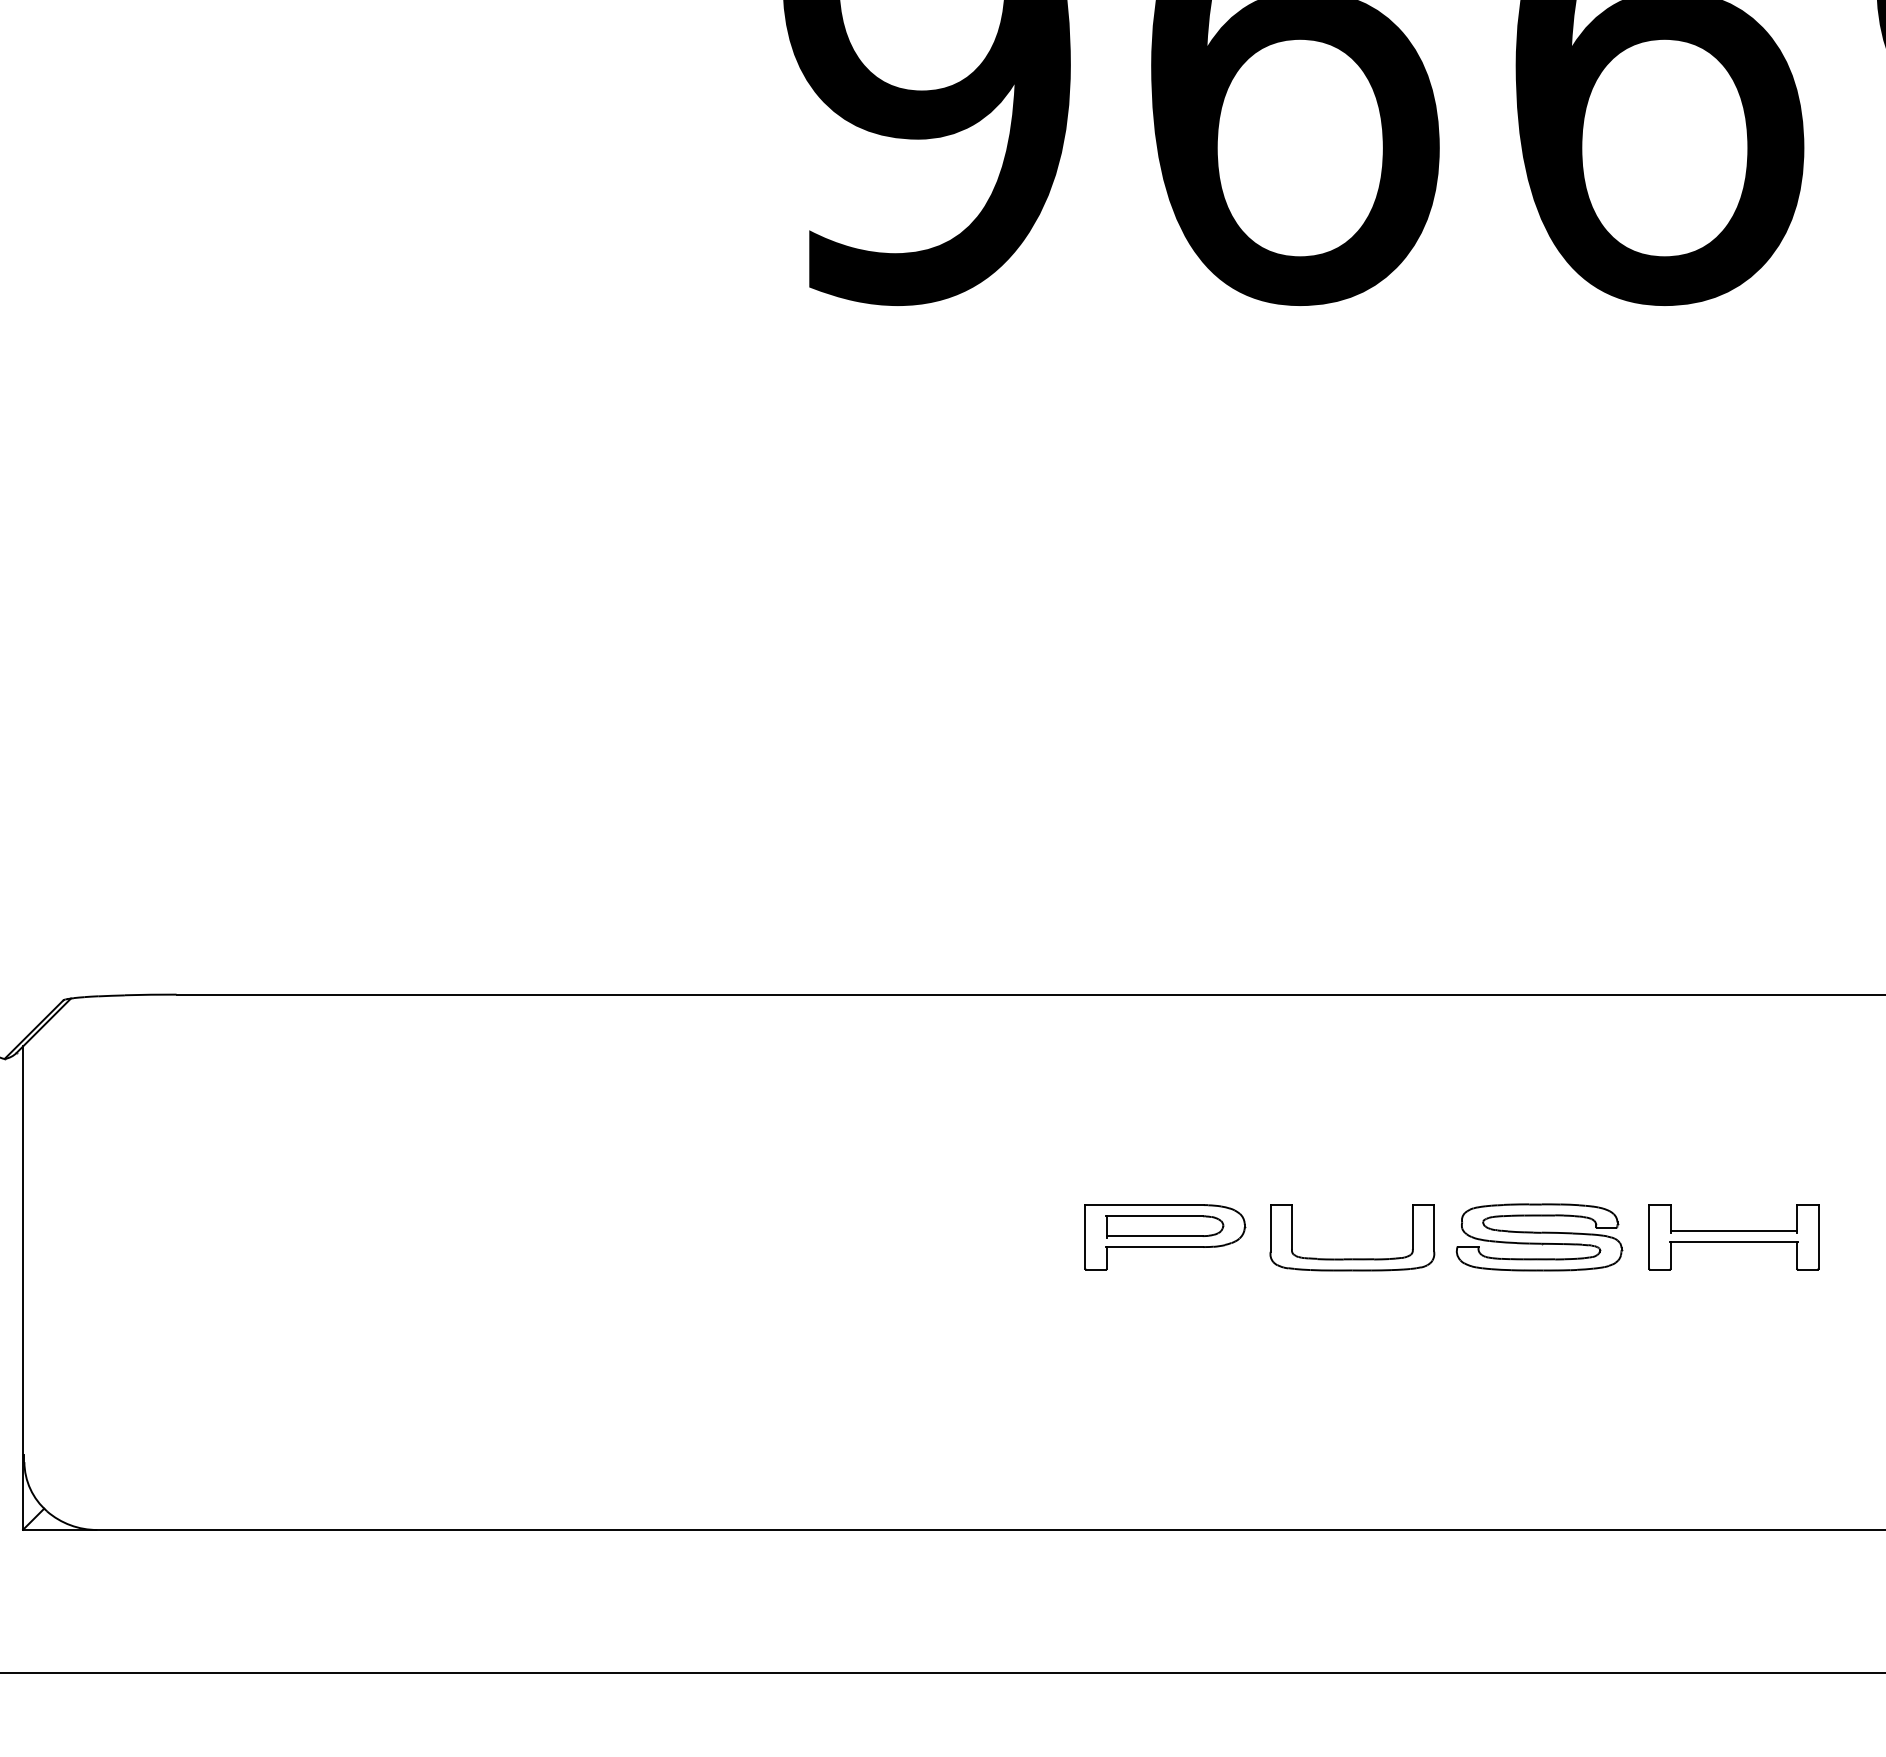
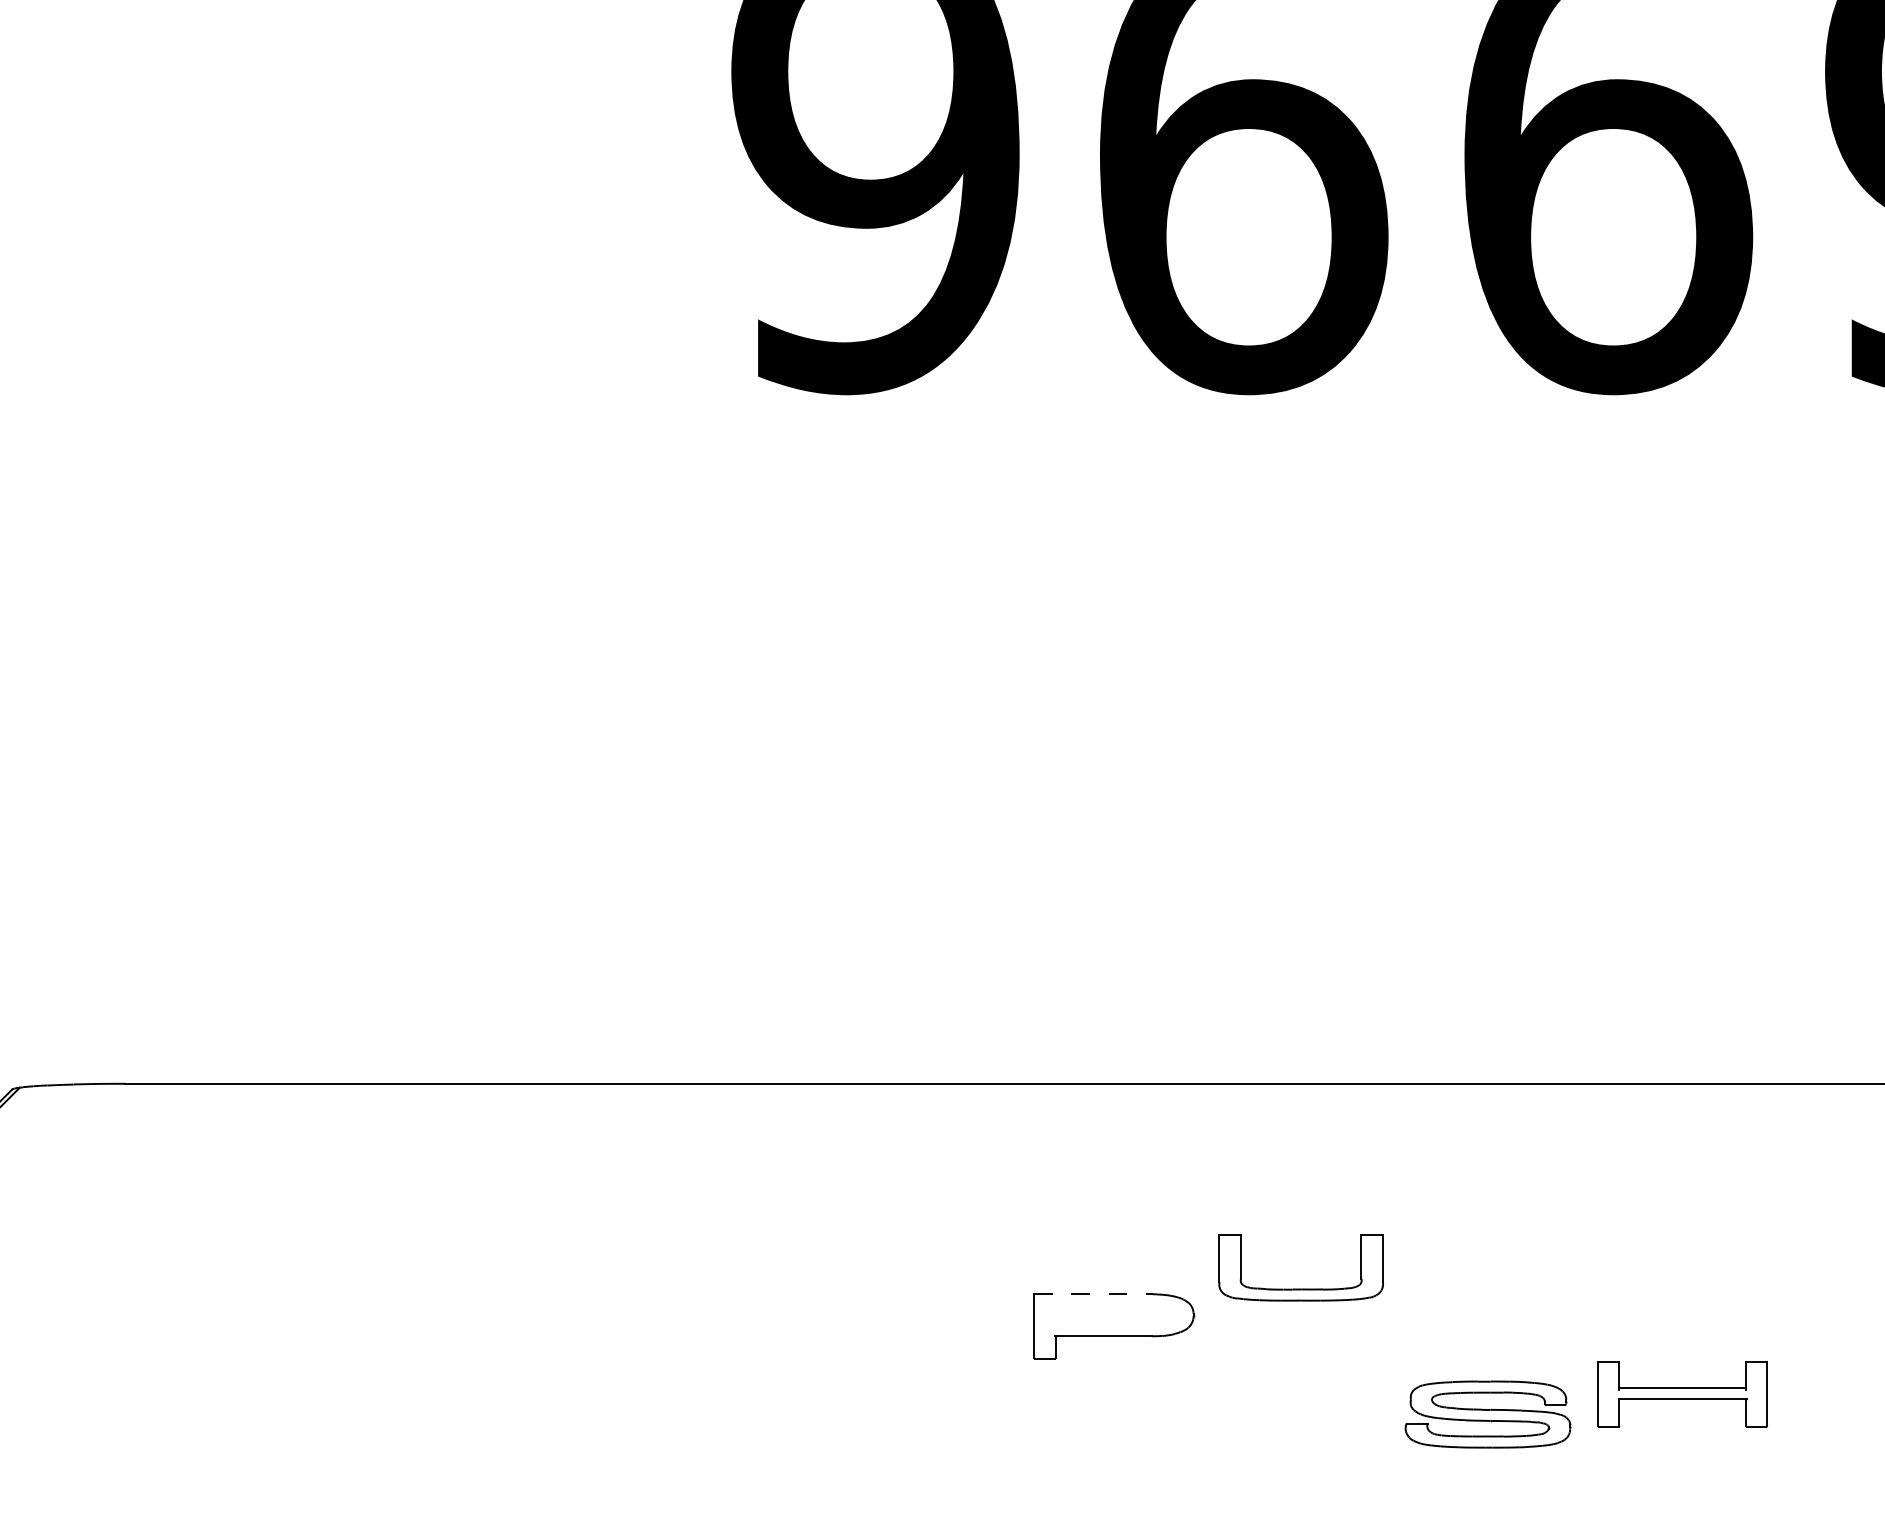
line: (1145, 1205) -> (1094, 1294), solid -> dashed
part: (1164, 1226) -> (1113, 1315), removed
part: (1539, 1237) -> (1488, 1414), moved
part: (1733, 1237) -> (1682, 1394), moved
part: (1352, 1258) -> (1301, 1288), moved

